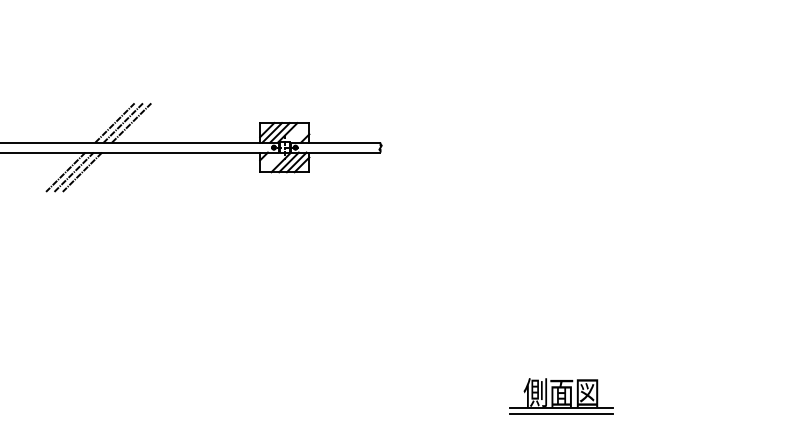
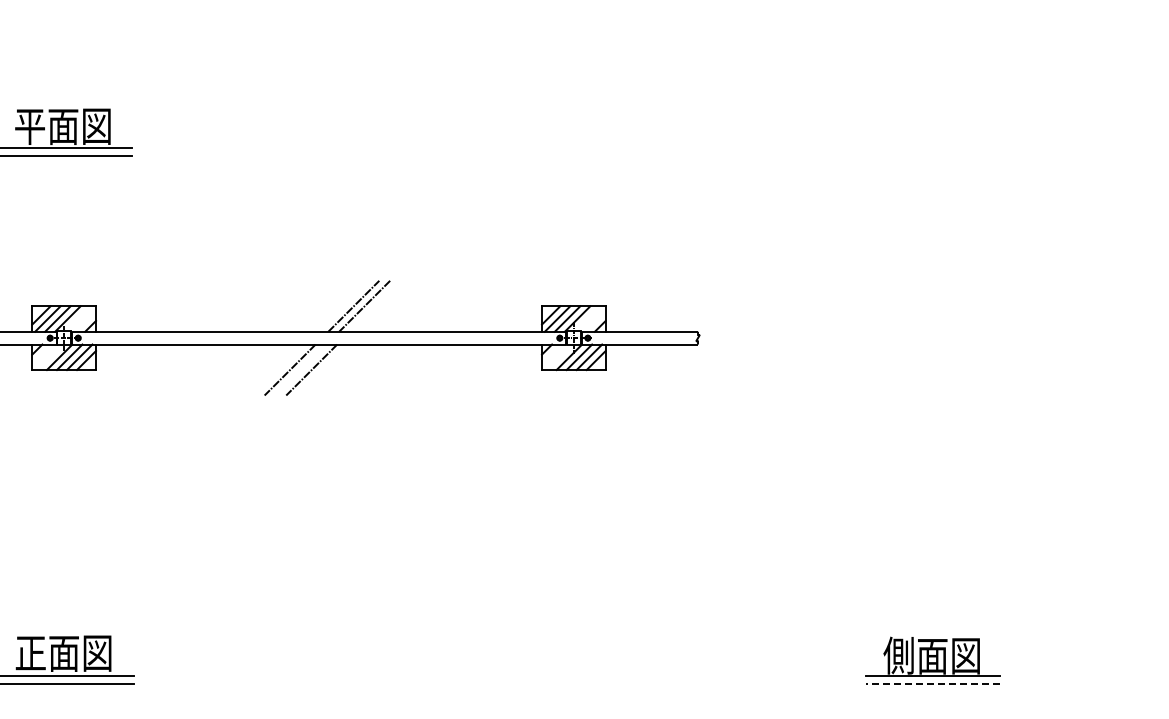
line: (130, 122) -> (374, 305), removed
line: (73, 171) -> (300, 369), removed
line: (561, 414) -> (932, 683), solid -> dashed

